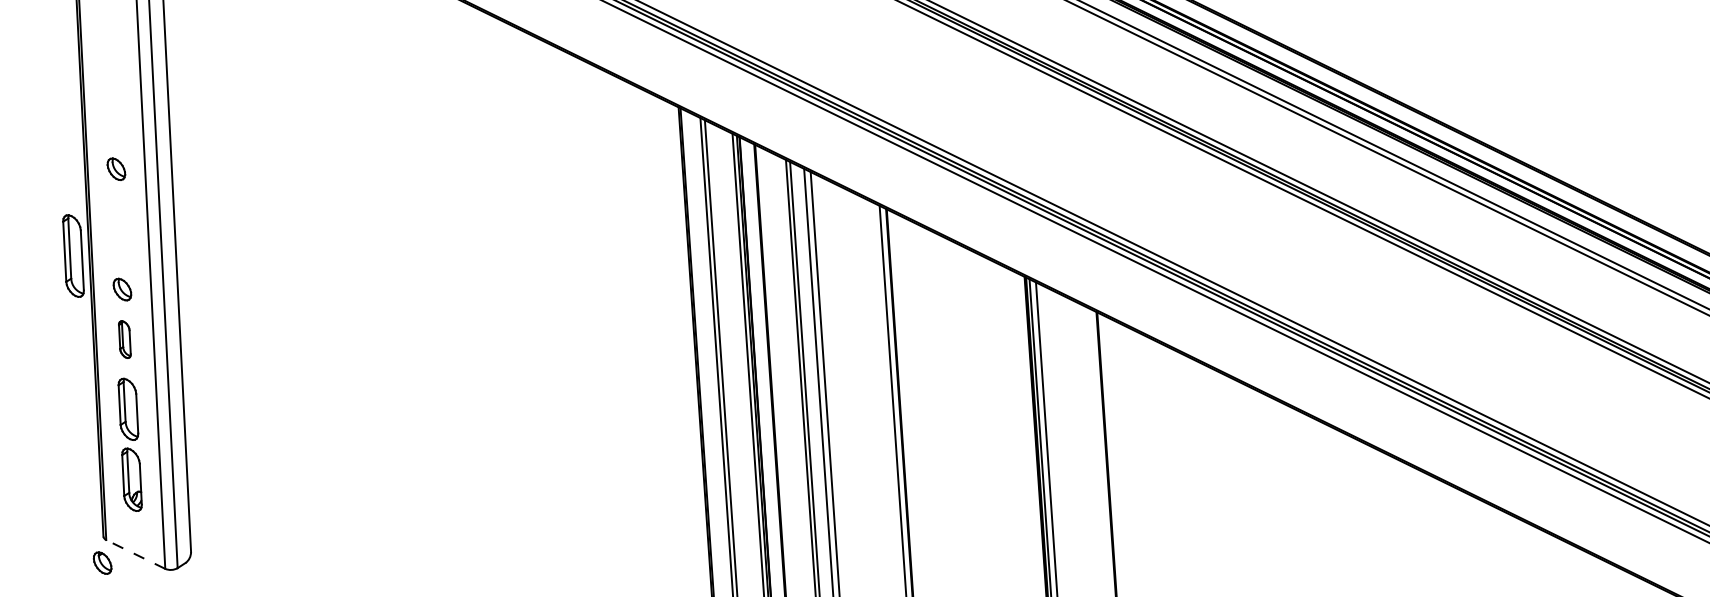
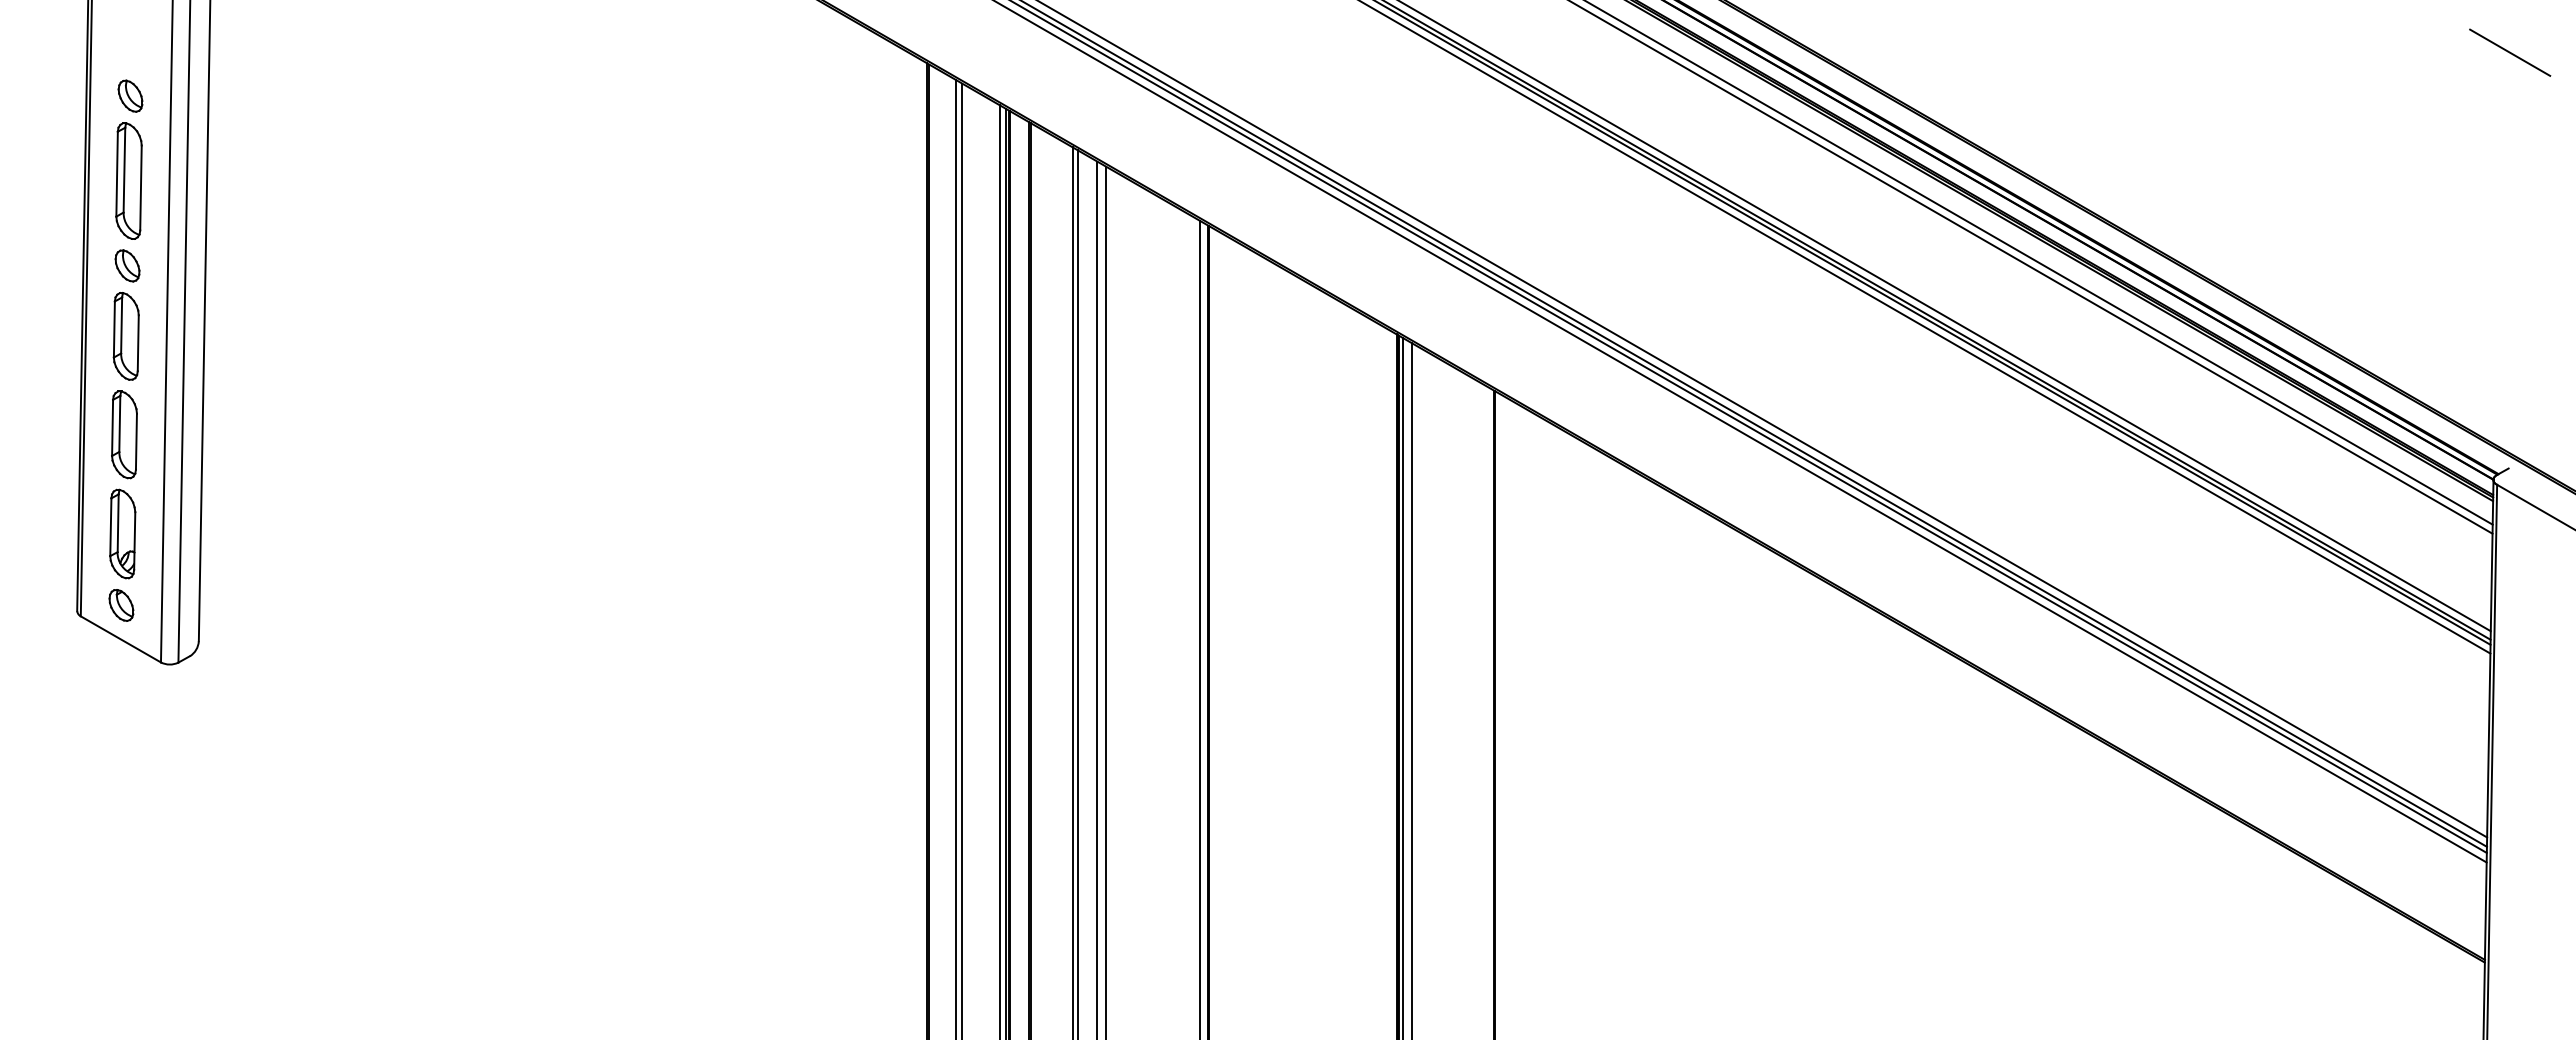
part: (73, 255) -> (128, 180), moved
part: (124, 339) -> (125, 336), size x1.67
line: (135, 554) -> (120, 639), dashed -> solid
part: (102, 563) -> (121, 605), moved

